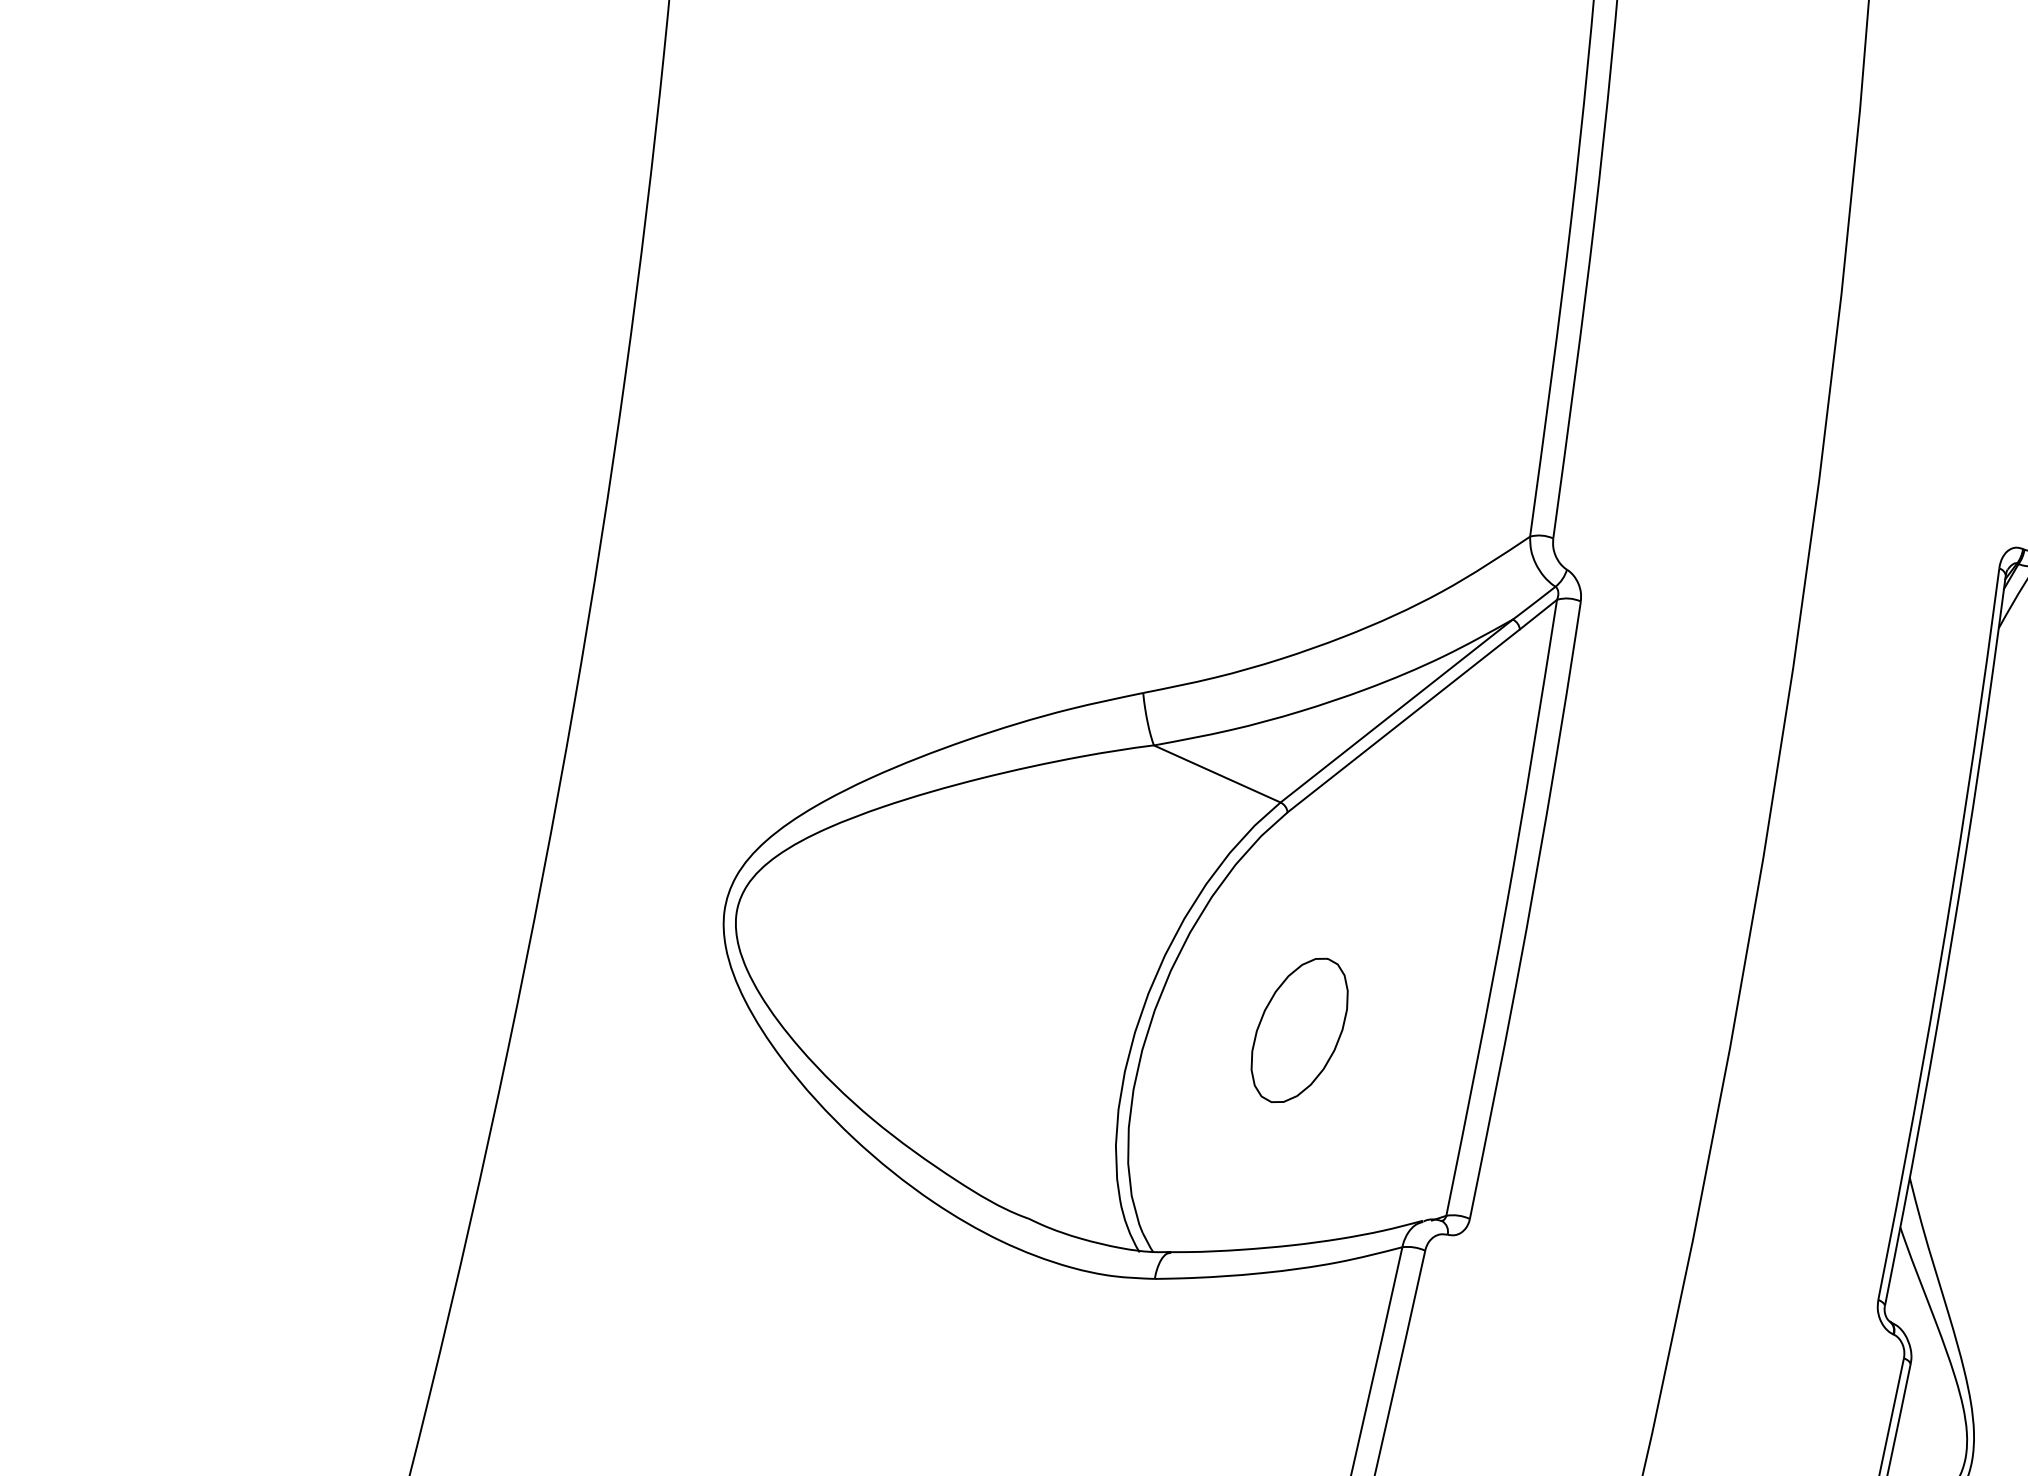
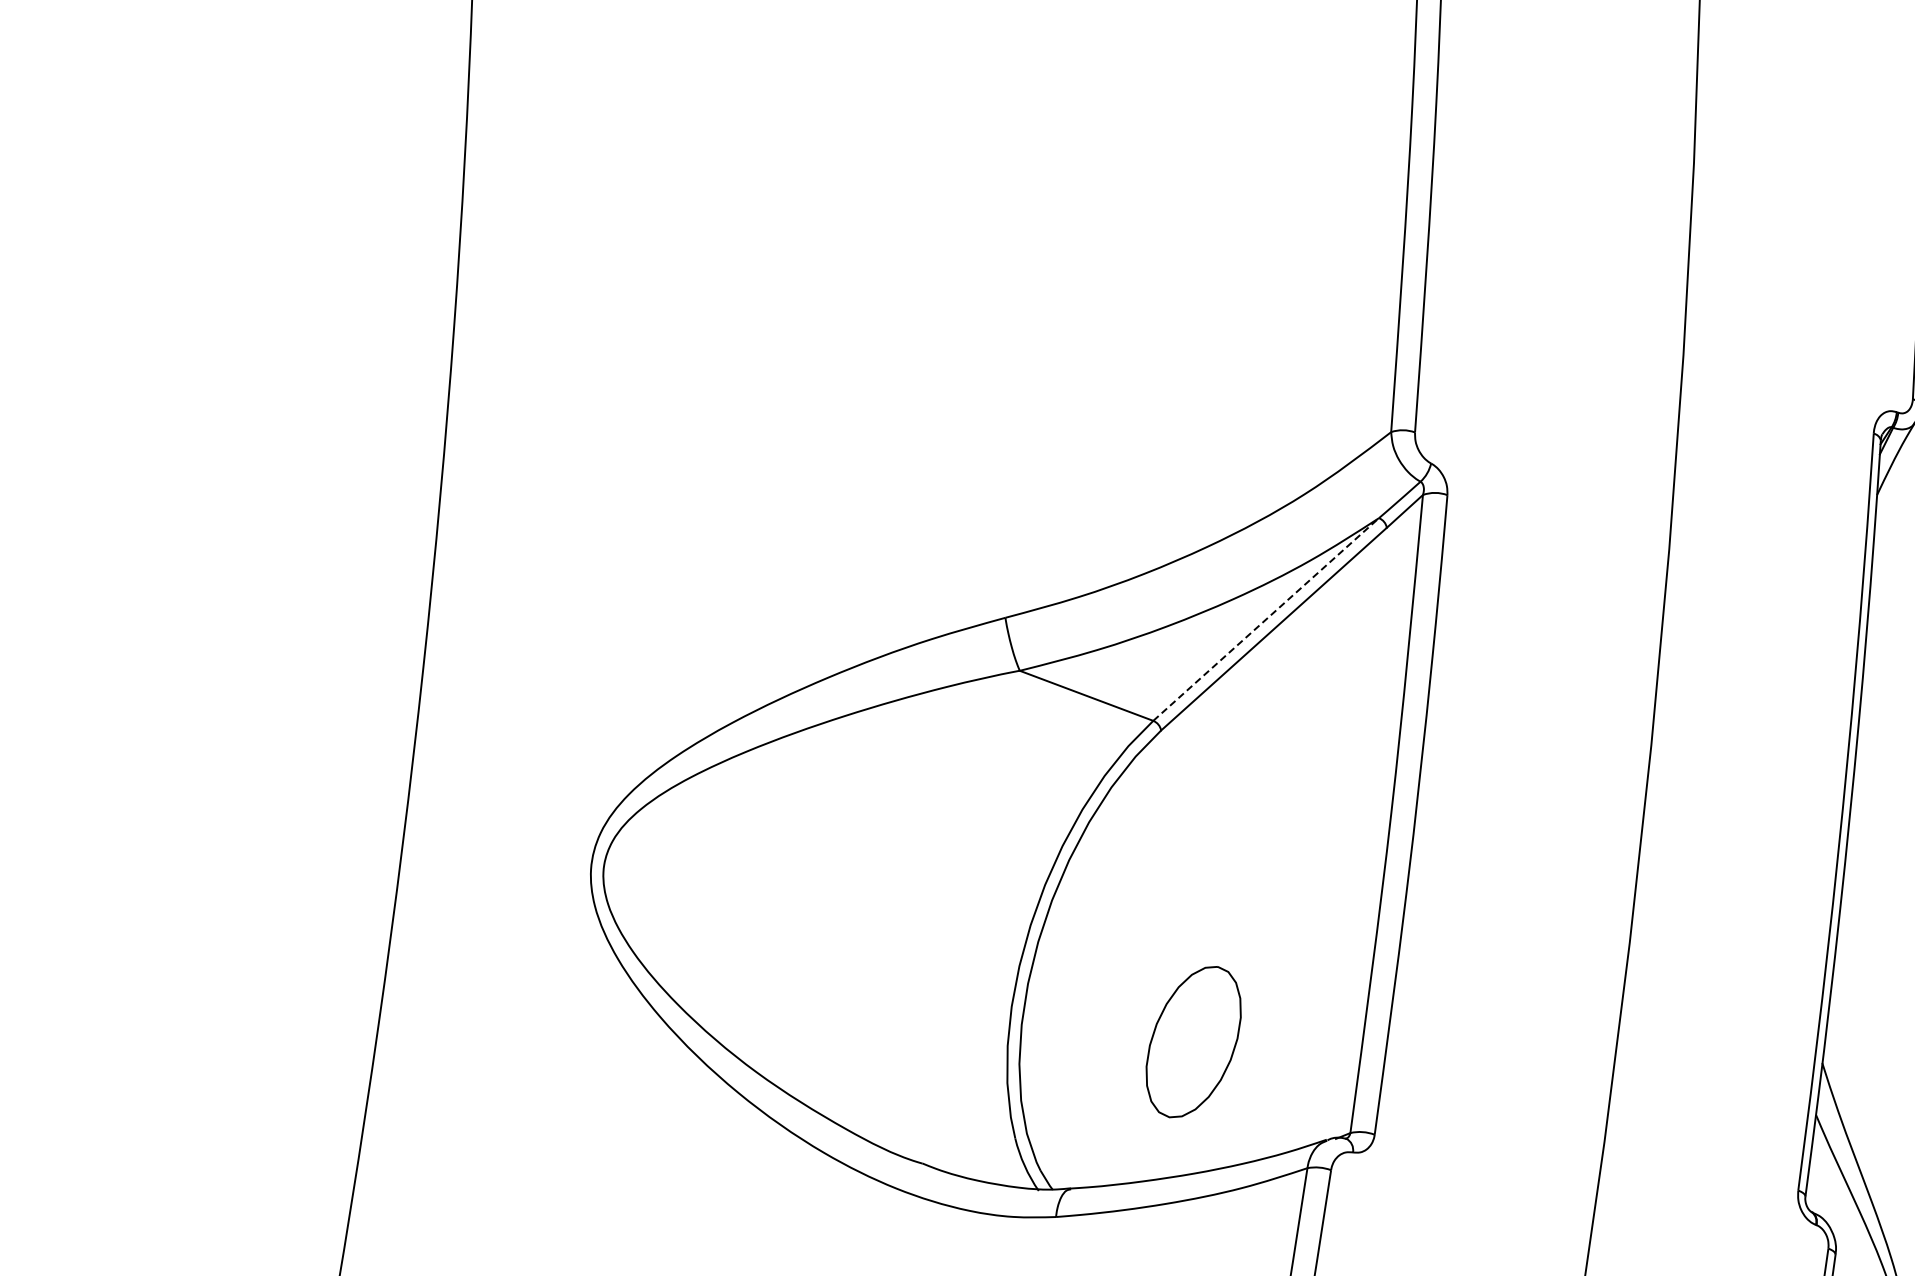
line: (1396, 711) -> (1265, 619), solid -> dashed
part: (1299, 1029) -> (1193, 1041), moved

